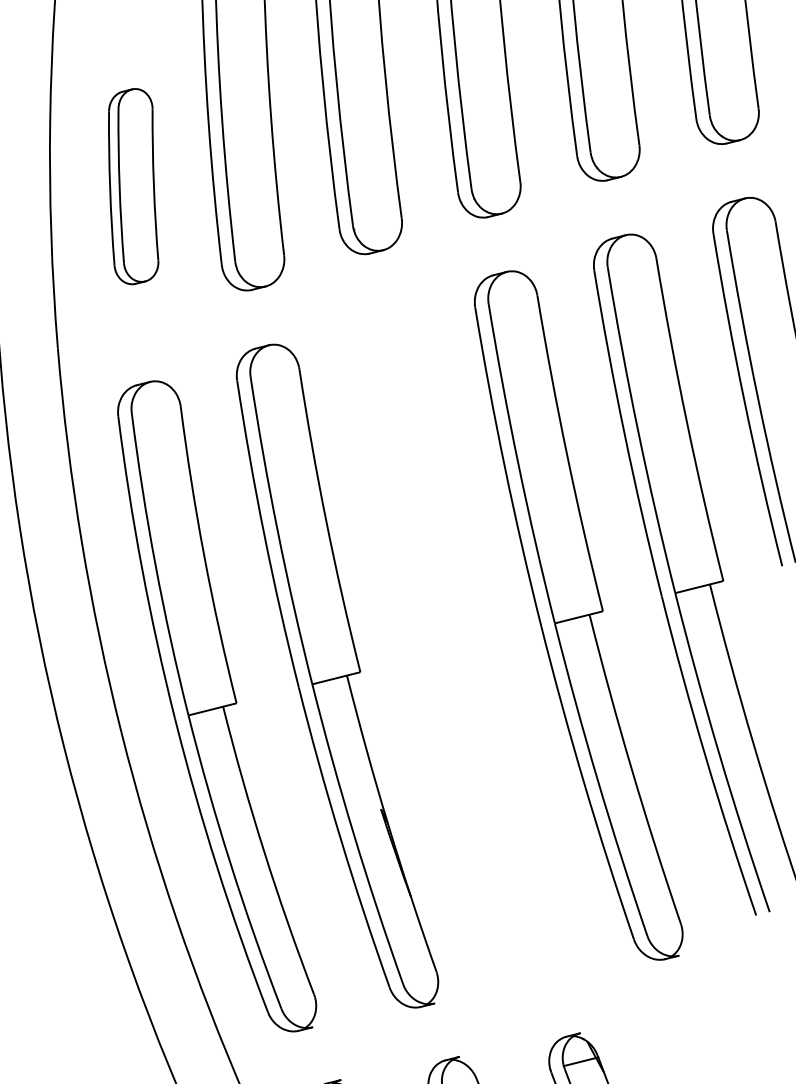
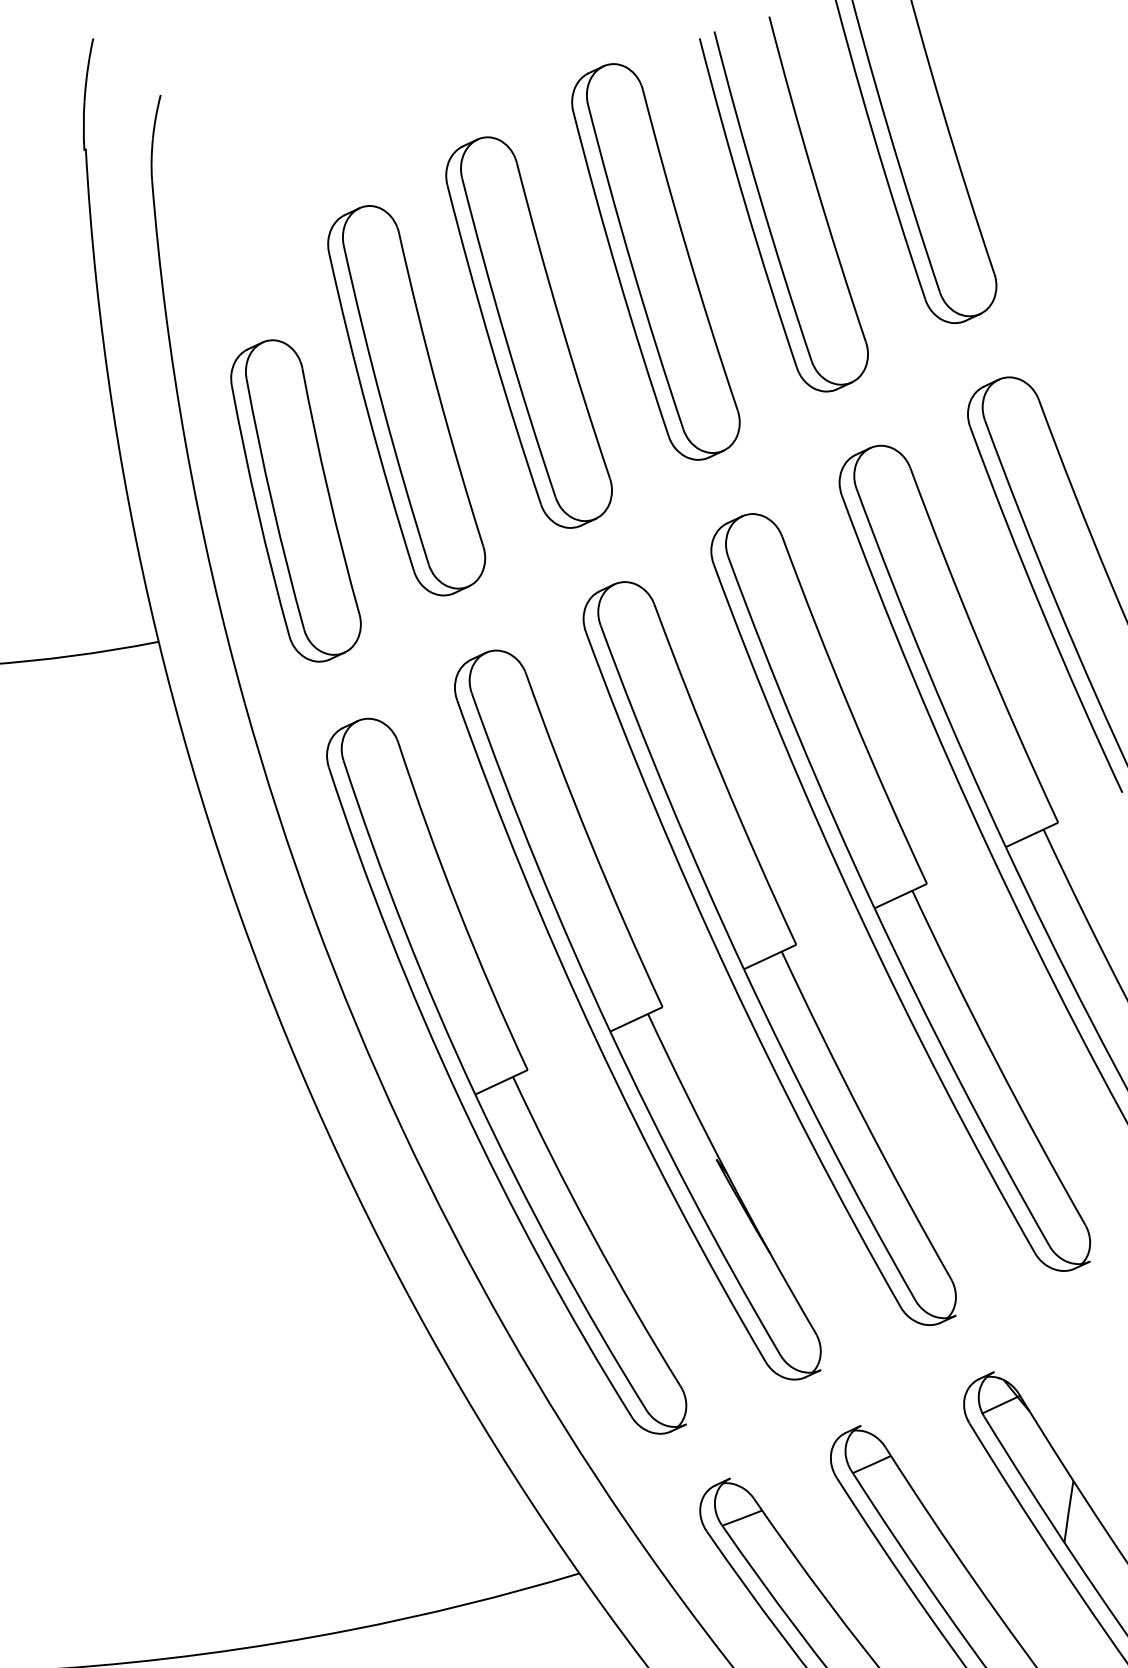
part: (133, 186) -> (295, 500), size x1.43
part: (459, 644) -> (769, 953), added

